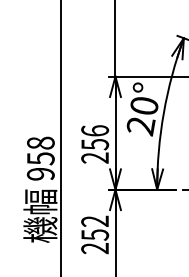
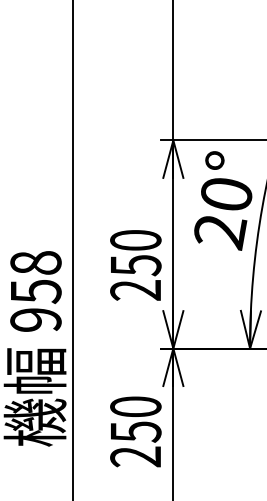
text: (94, 130) -> (134, 239), 256 -> 250
text: (95, 220) -> (136, 405), 252 -> 250

